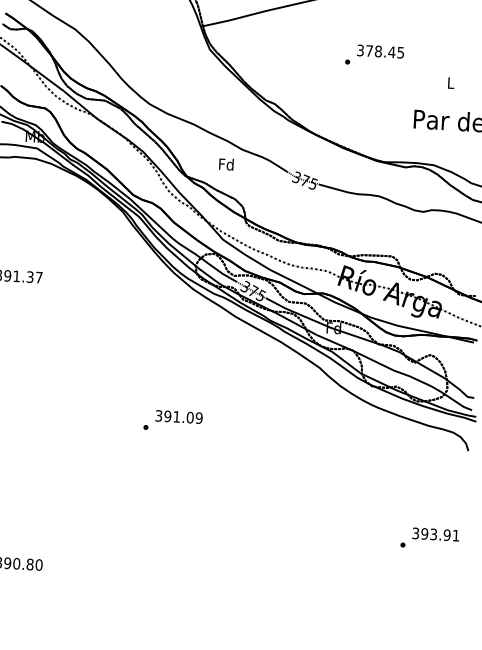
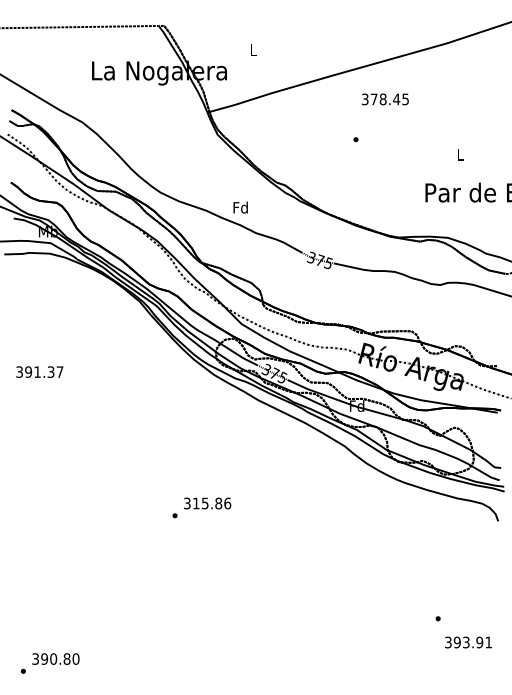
text: (380, 51) -> (385, 99), moved
text: (226, 164) -> (240, 207), moved
text: (183, 417) -> (211, 503), 391.09 -> 315.86
text: (435, 534) -> (468, 642), moved

